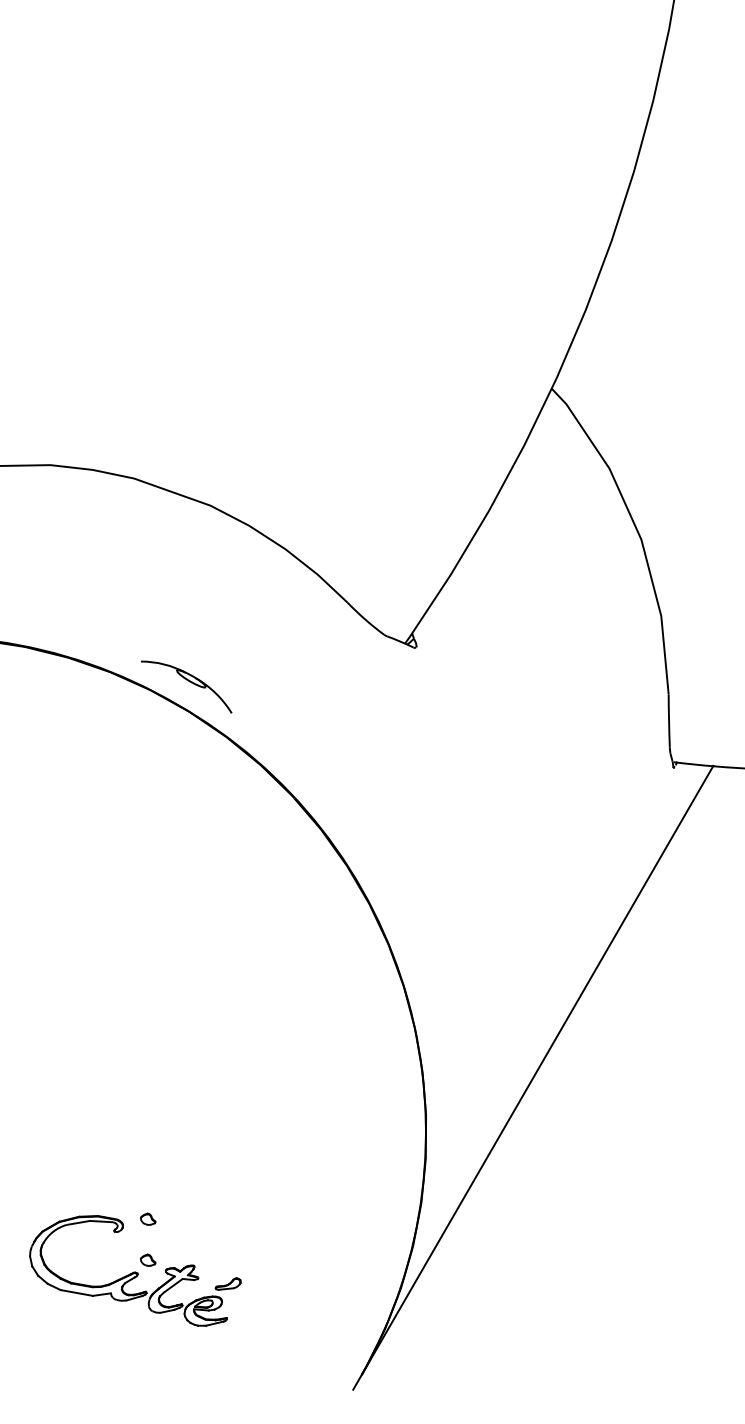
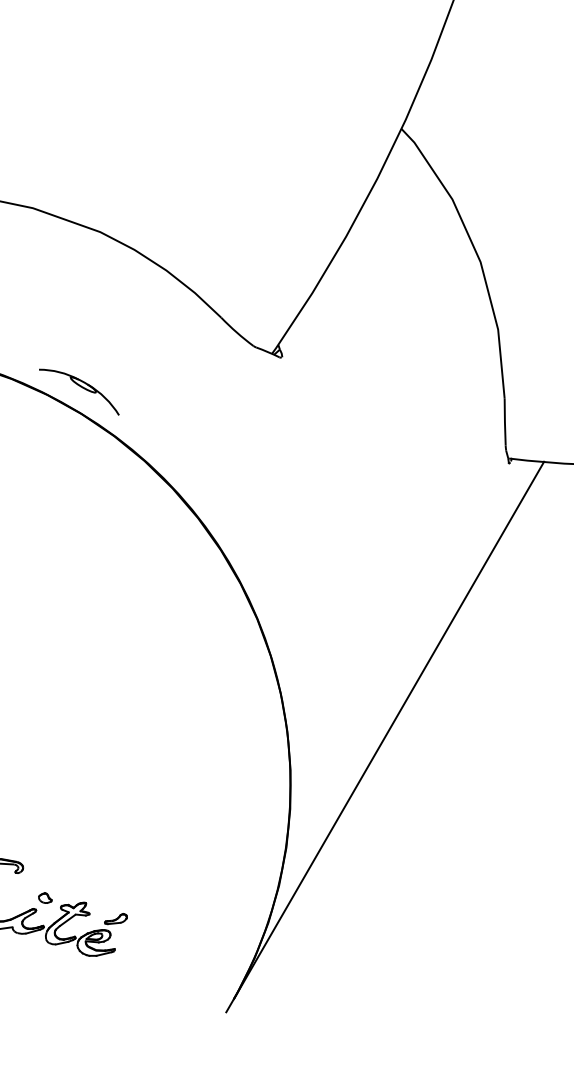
part: (148, 1218) -> (45, 861), removed

